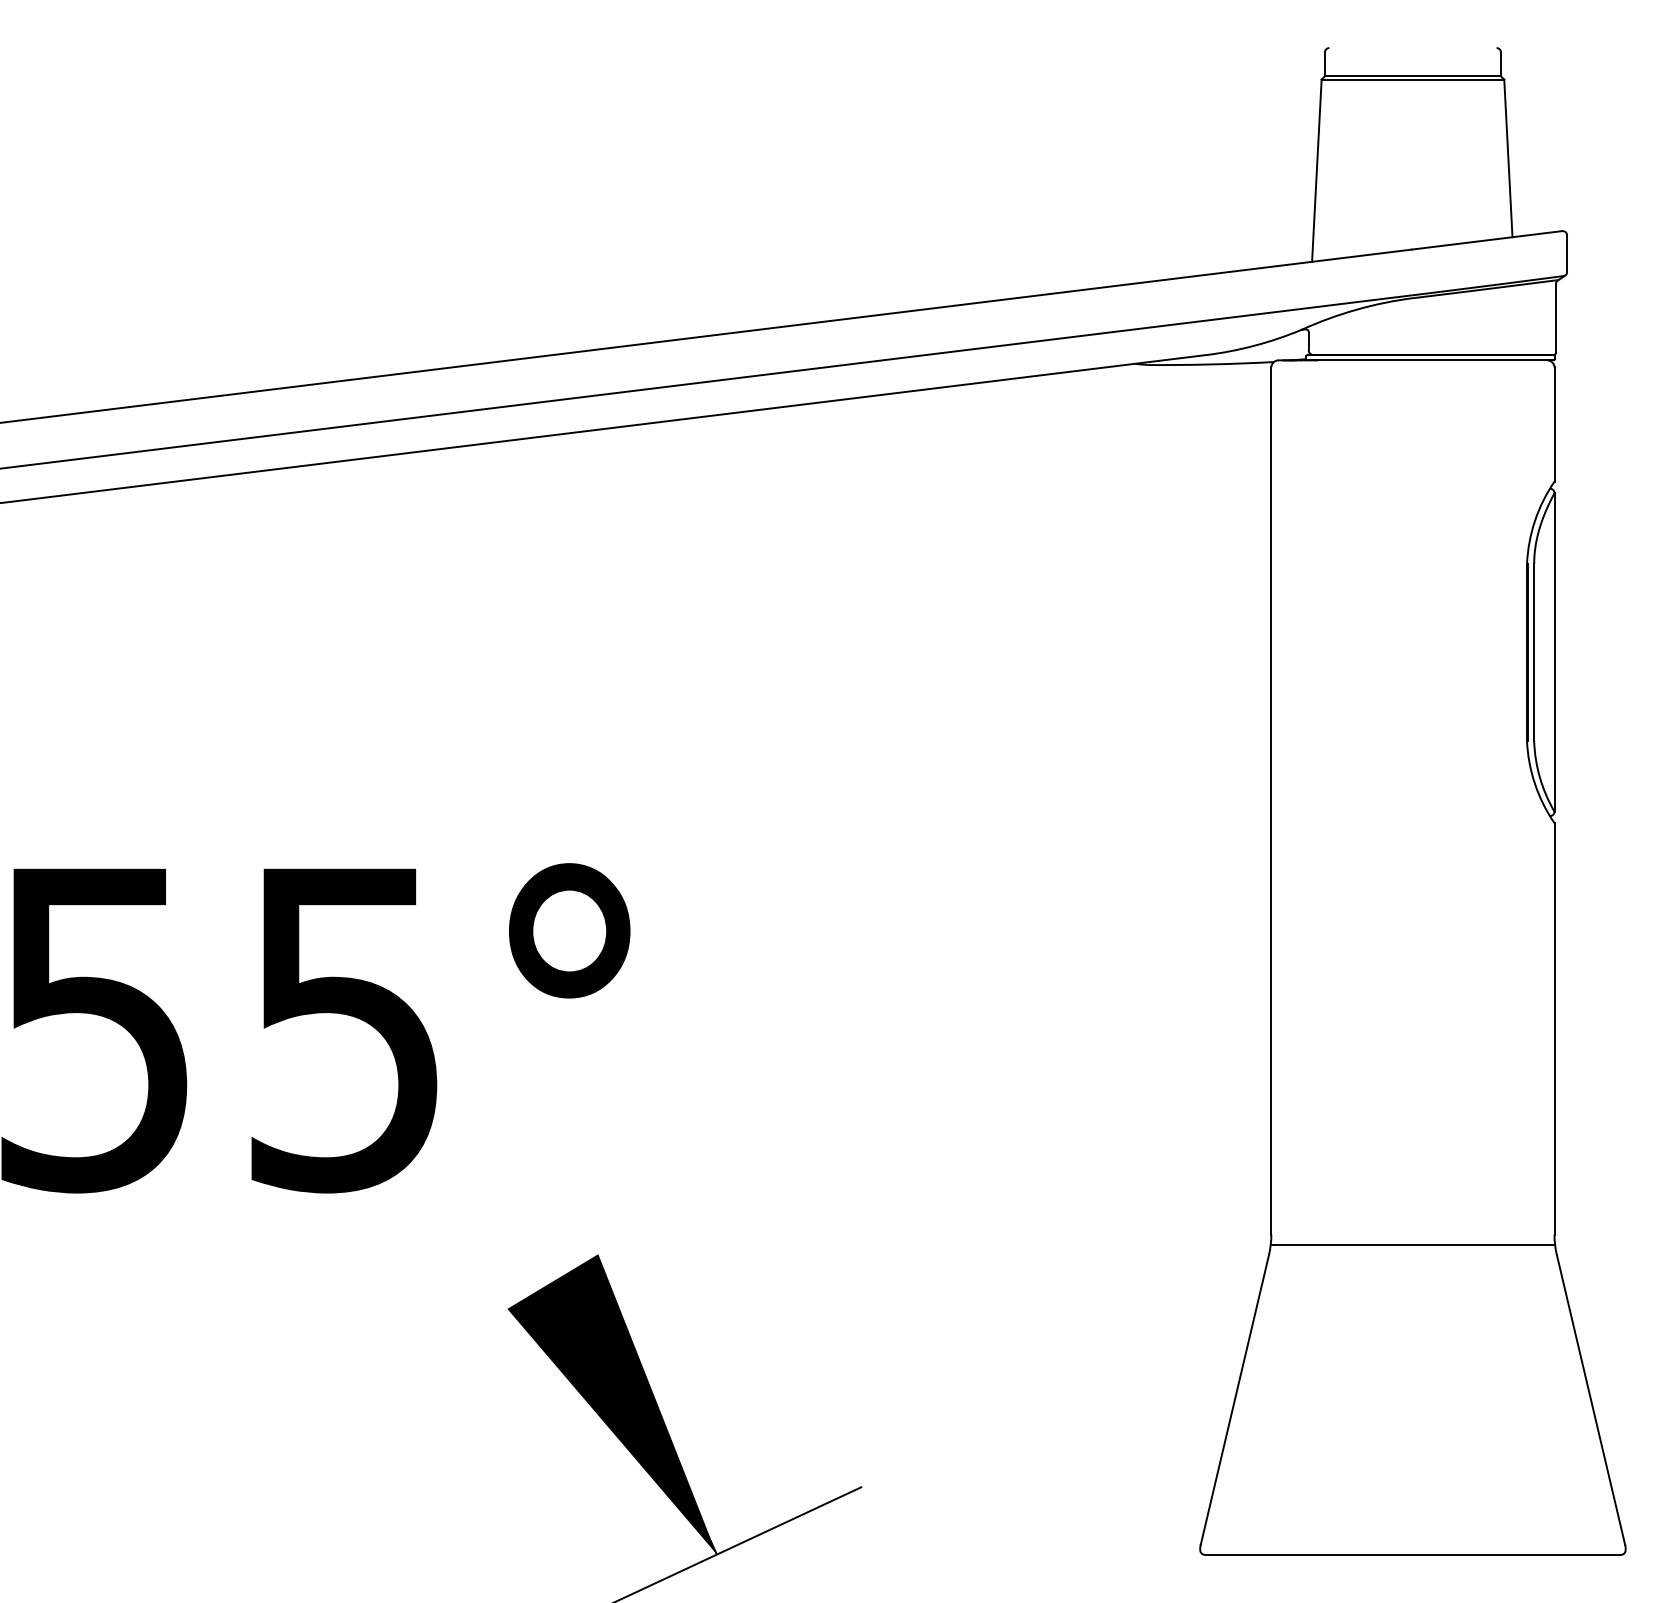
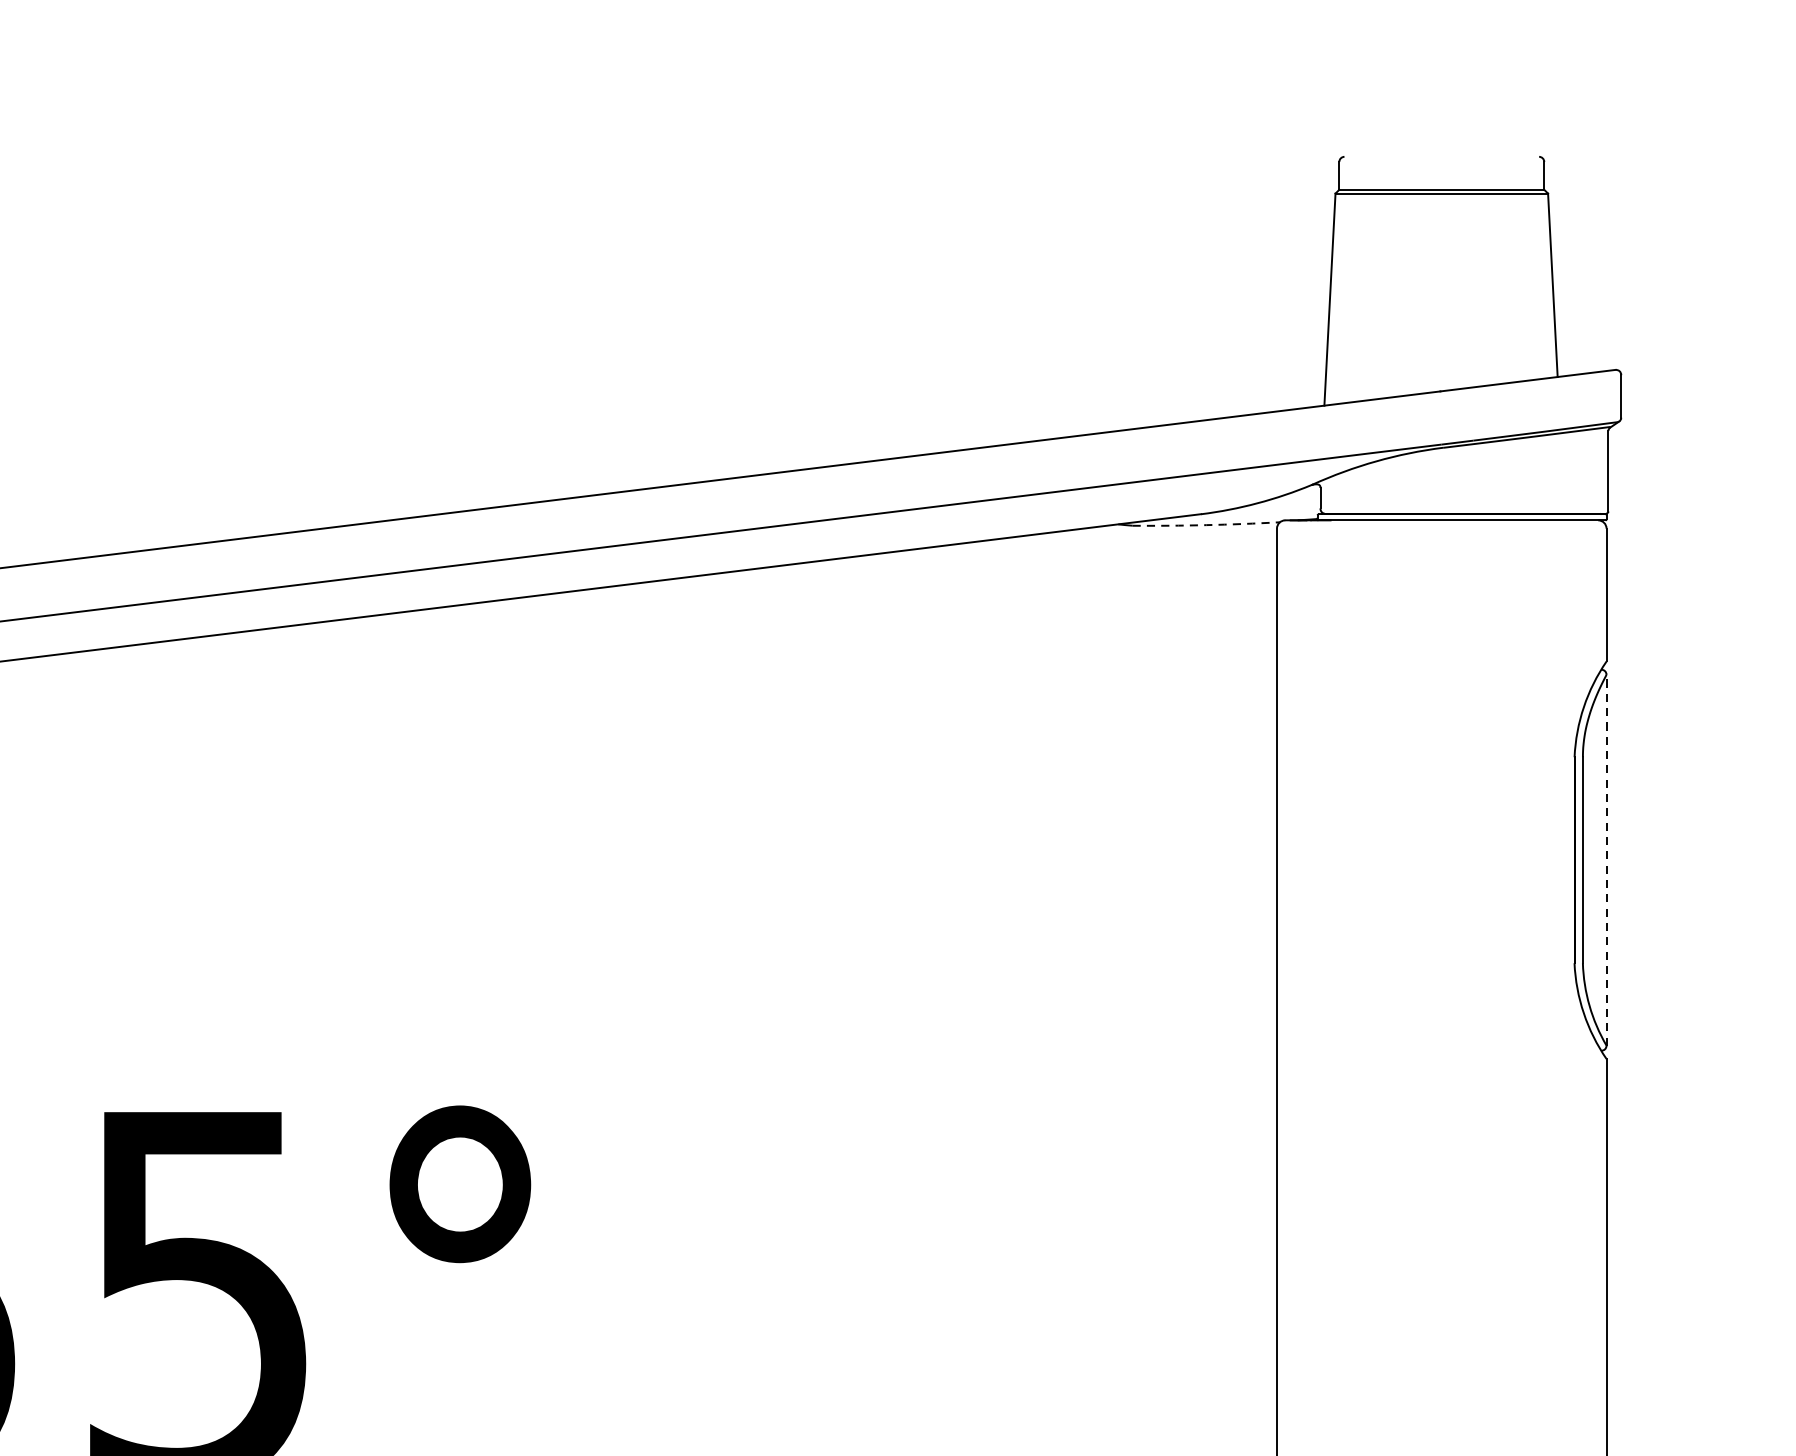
arc: (1210, 364) -> (1206, 525), solid -> dashed
line: (1554, 651) -> (1606, 859), solid -> dashed

